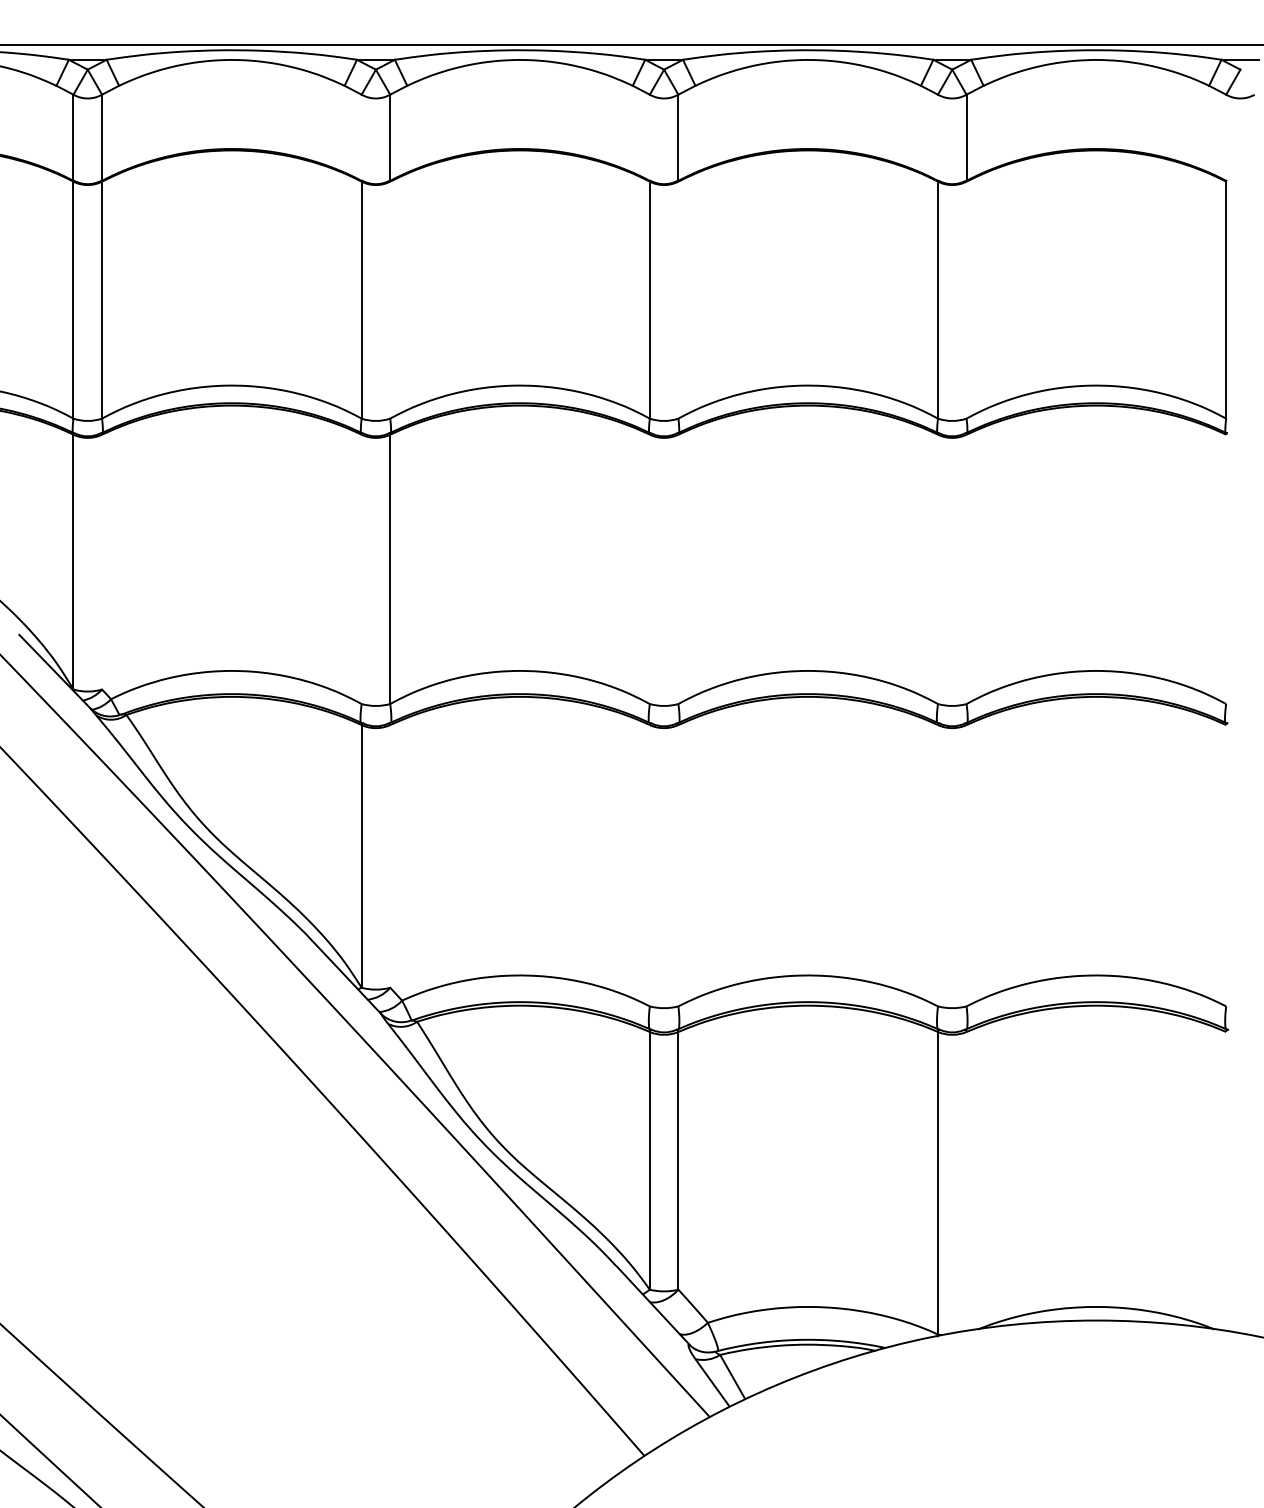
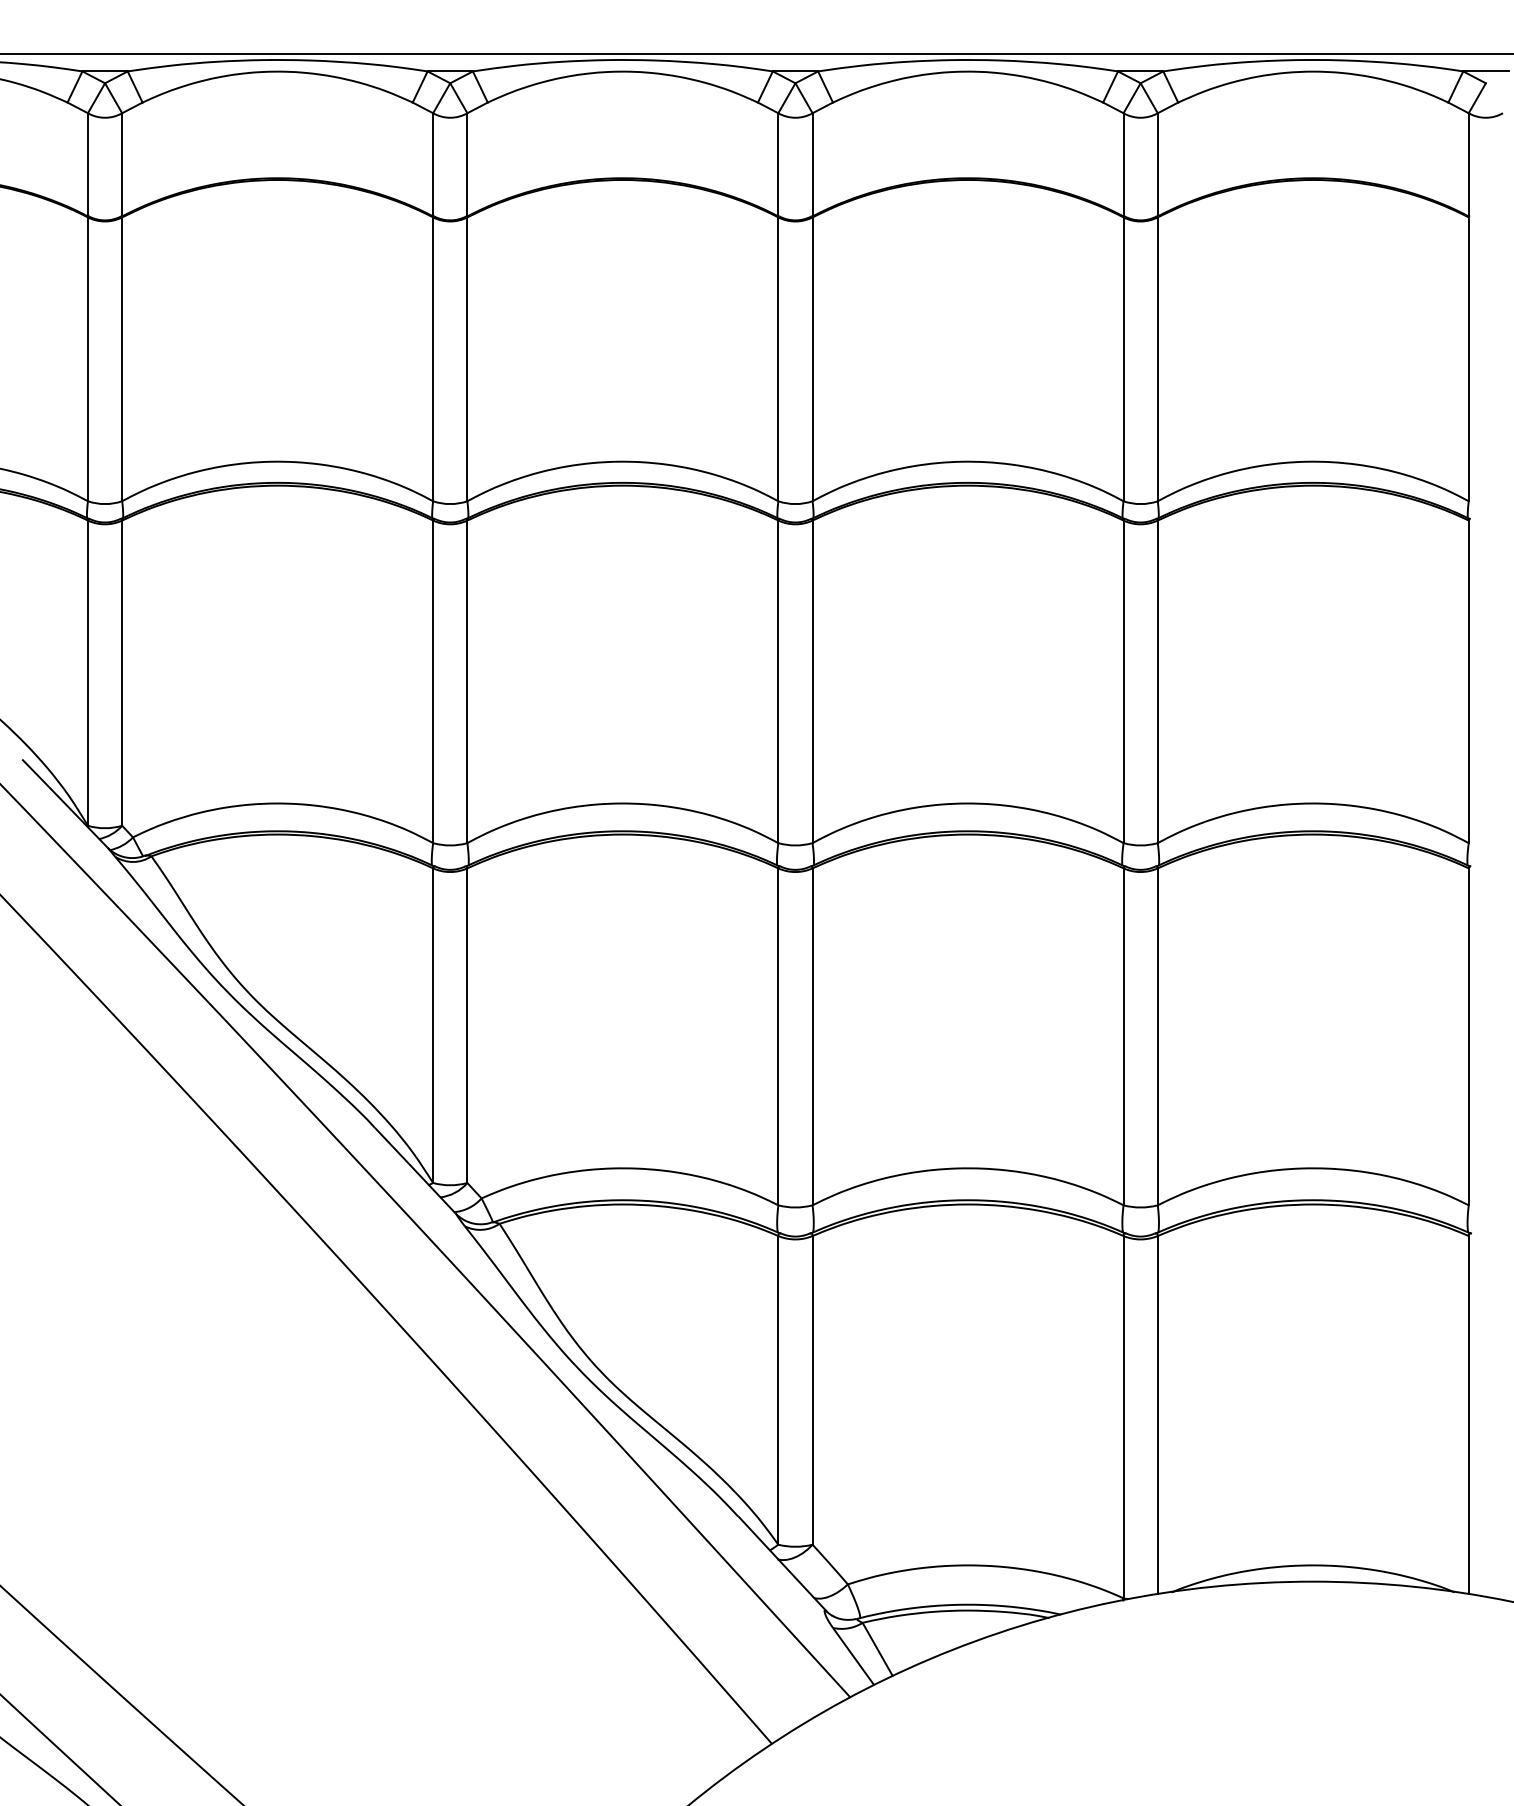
line: (361, 137) -> (433, 164), added
line: (649, 137) -> (778, 164), added
line: (937, 137) -> (1123, 164), added
line: (1225, 137) -> (1468, 164), added
line: (390, 300) -> (467, 359), added
line: (678, 300) -> (812, 359), added
line: (966, 300) -> (1157, 359), added
line: (102, 561) -> (122, 672), added
line: (361, 569) -> (433, 681), added
line: (649, 569) -> (778, 681), added
line: (678, 569) -> (812, 681), added
line: (937, 569) -> (1123, 681), added
line: (966, 569) -> (1157, 681), added
line: (1225, 569) -> (1468, 681), added
line: (390, 856) -> (467, 1025), added
line: (649, 865) -> (778, 1036), added
line: (678, 865) -> (812, 1036), added
line: (937, 865) -> (1123, 1036), added
line: (966, 865) -> (1157, 1036), added
line: (1225, 865) -> (1468, 1036), added
line: (966, 1181) -> (1157, 1415), added
line: (1225, 1181) -> (1468, 1415), added

